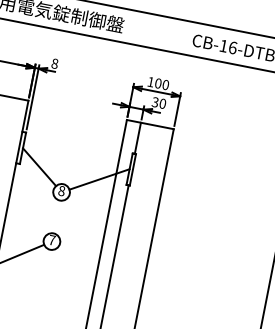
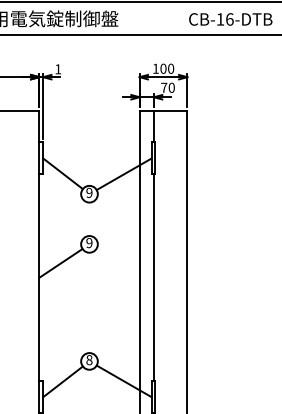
text: (55, 64) -> (58, 69), 8 -> 1
text: (155, 102) -> (164, 87), 30 -> 70
text: (61, 190) -> (89, 192), 8 -> 9
text: (52, 240) -> (89, 243), 7 -> 9

